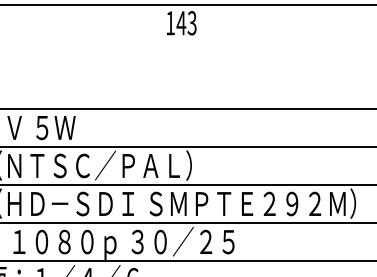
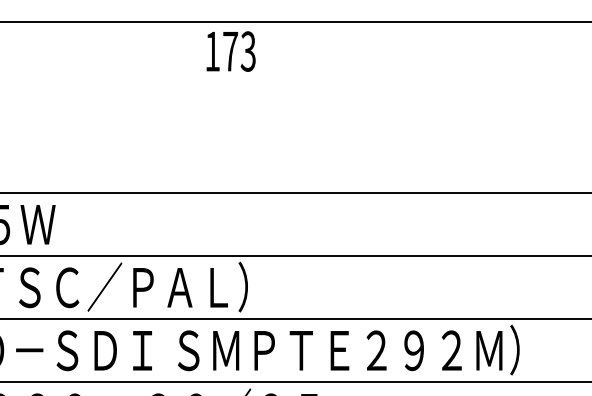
text: (181, 23) -> (230, 51), 143 -> 173

